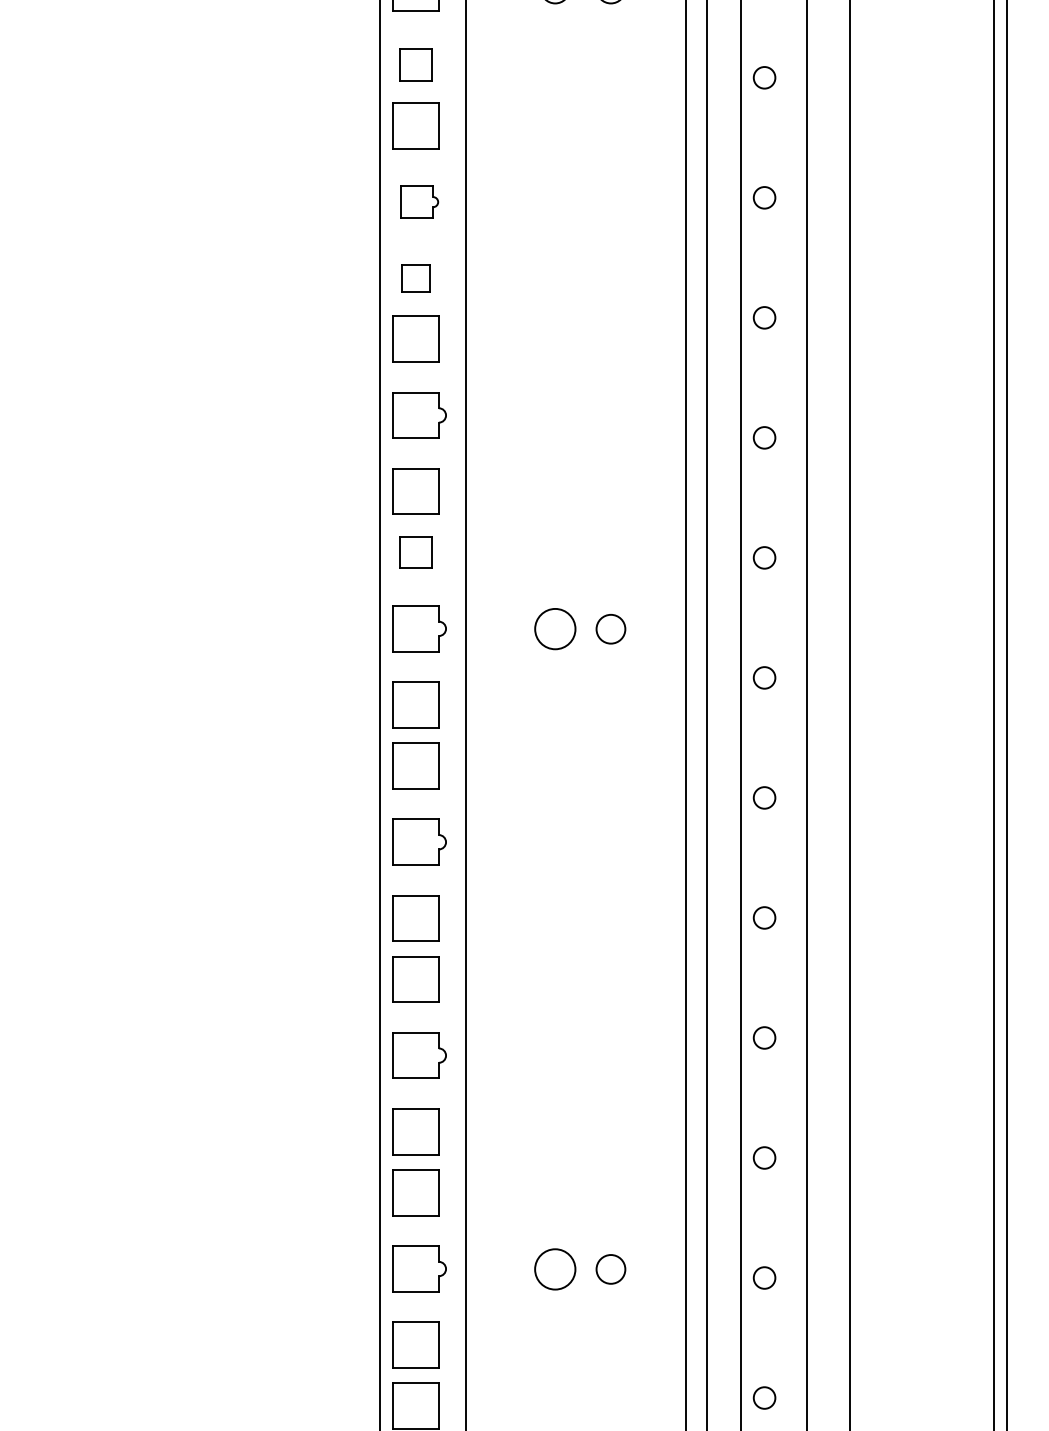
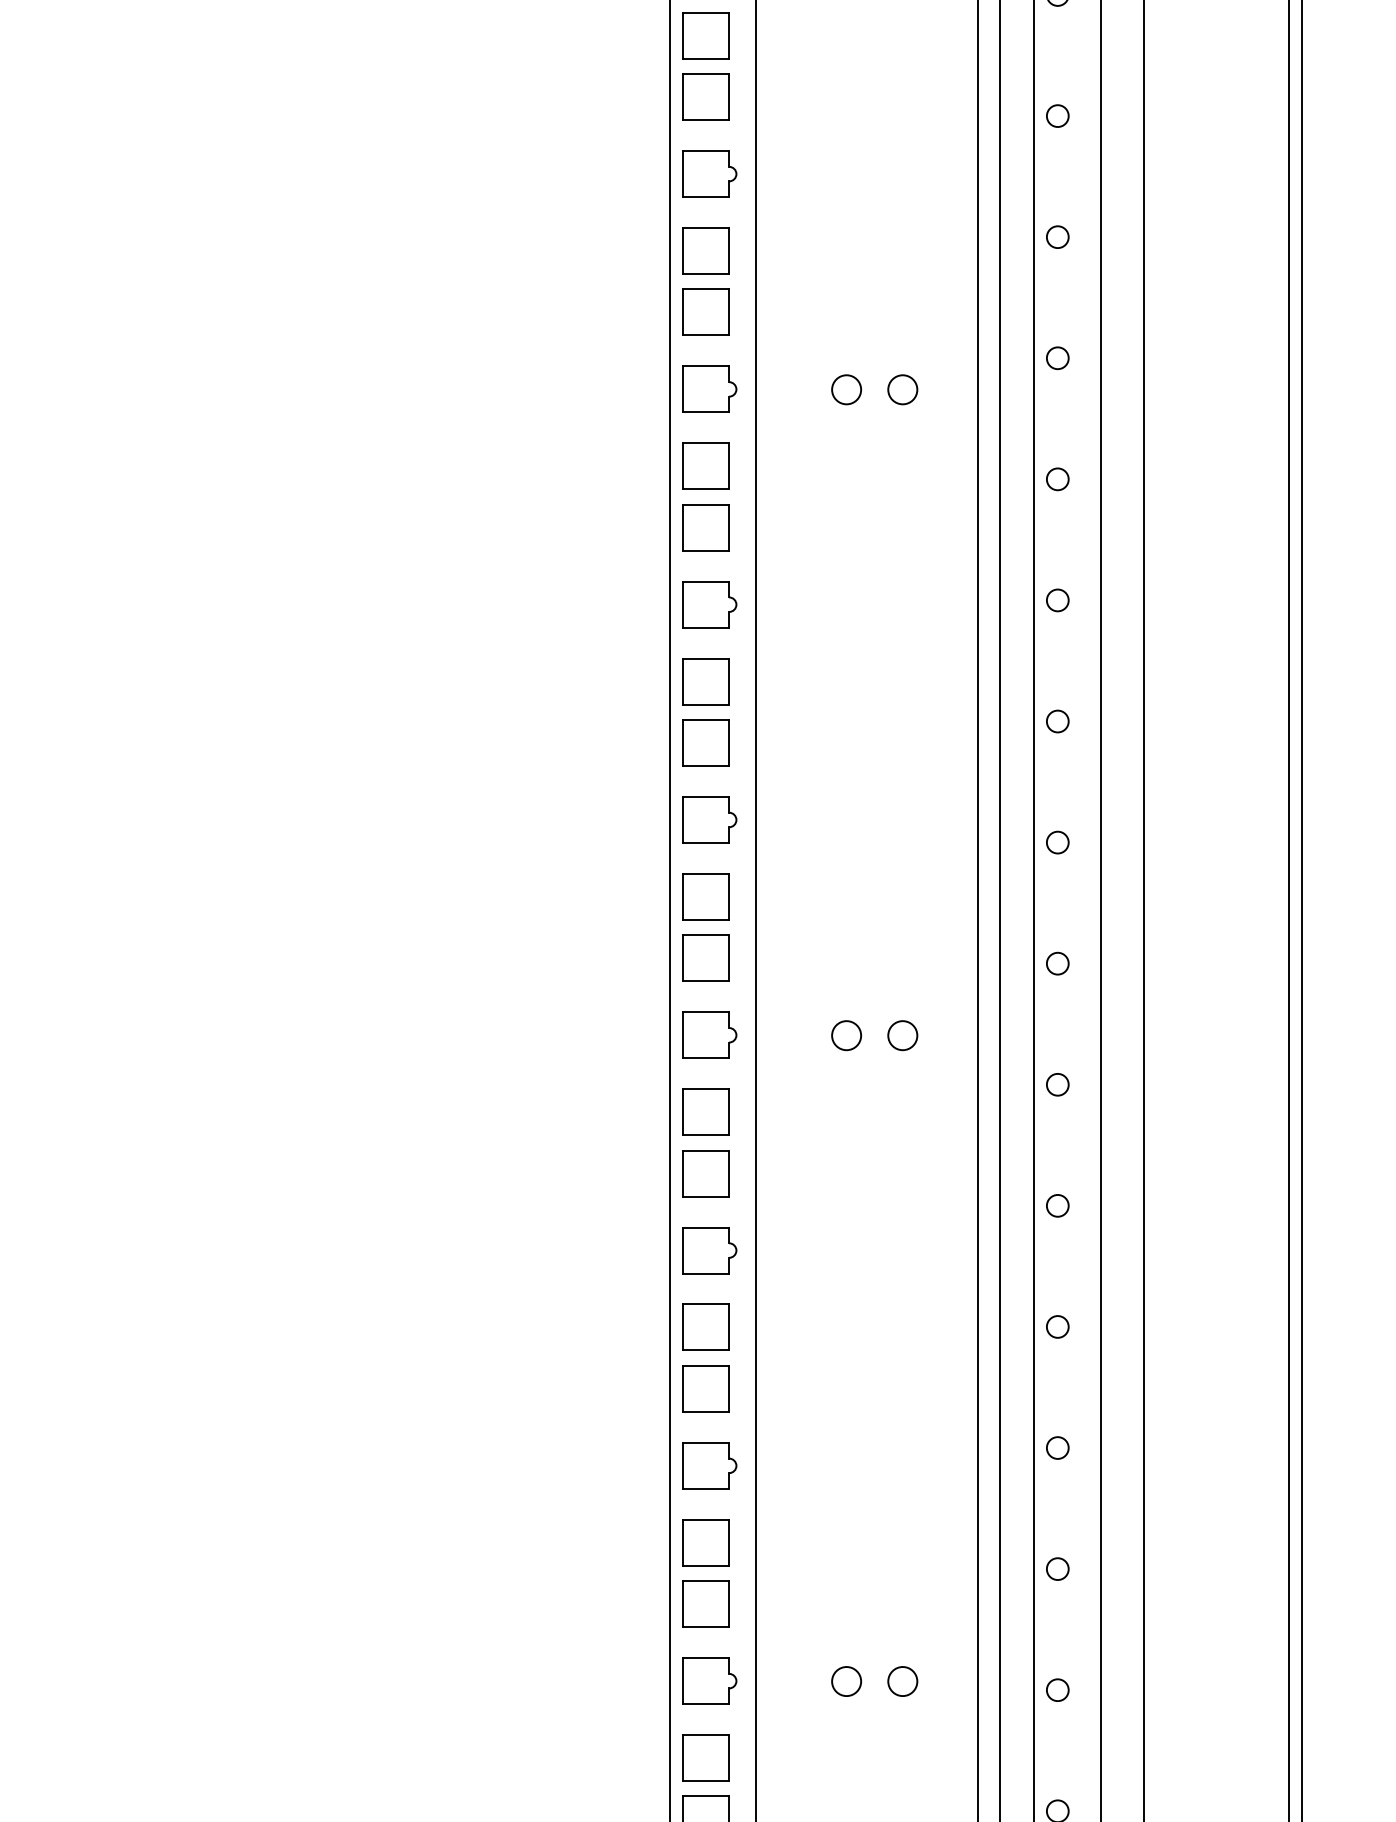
part: (415, 64) -> (705, 465), size x1.43
part: (419, 201) -> (709, 604), size x1.43
part: (415, 278) -> (705, 681), size x1.67
part: (415, 551) -> (705, 957), size x1.43
circle: (555, 629) -> (846, 1035), size x0.71
circle: (555, 1269) -> (846, 1681), size x0.71

